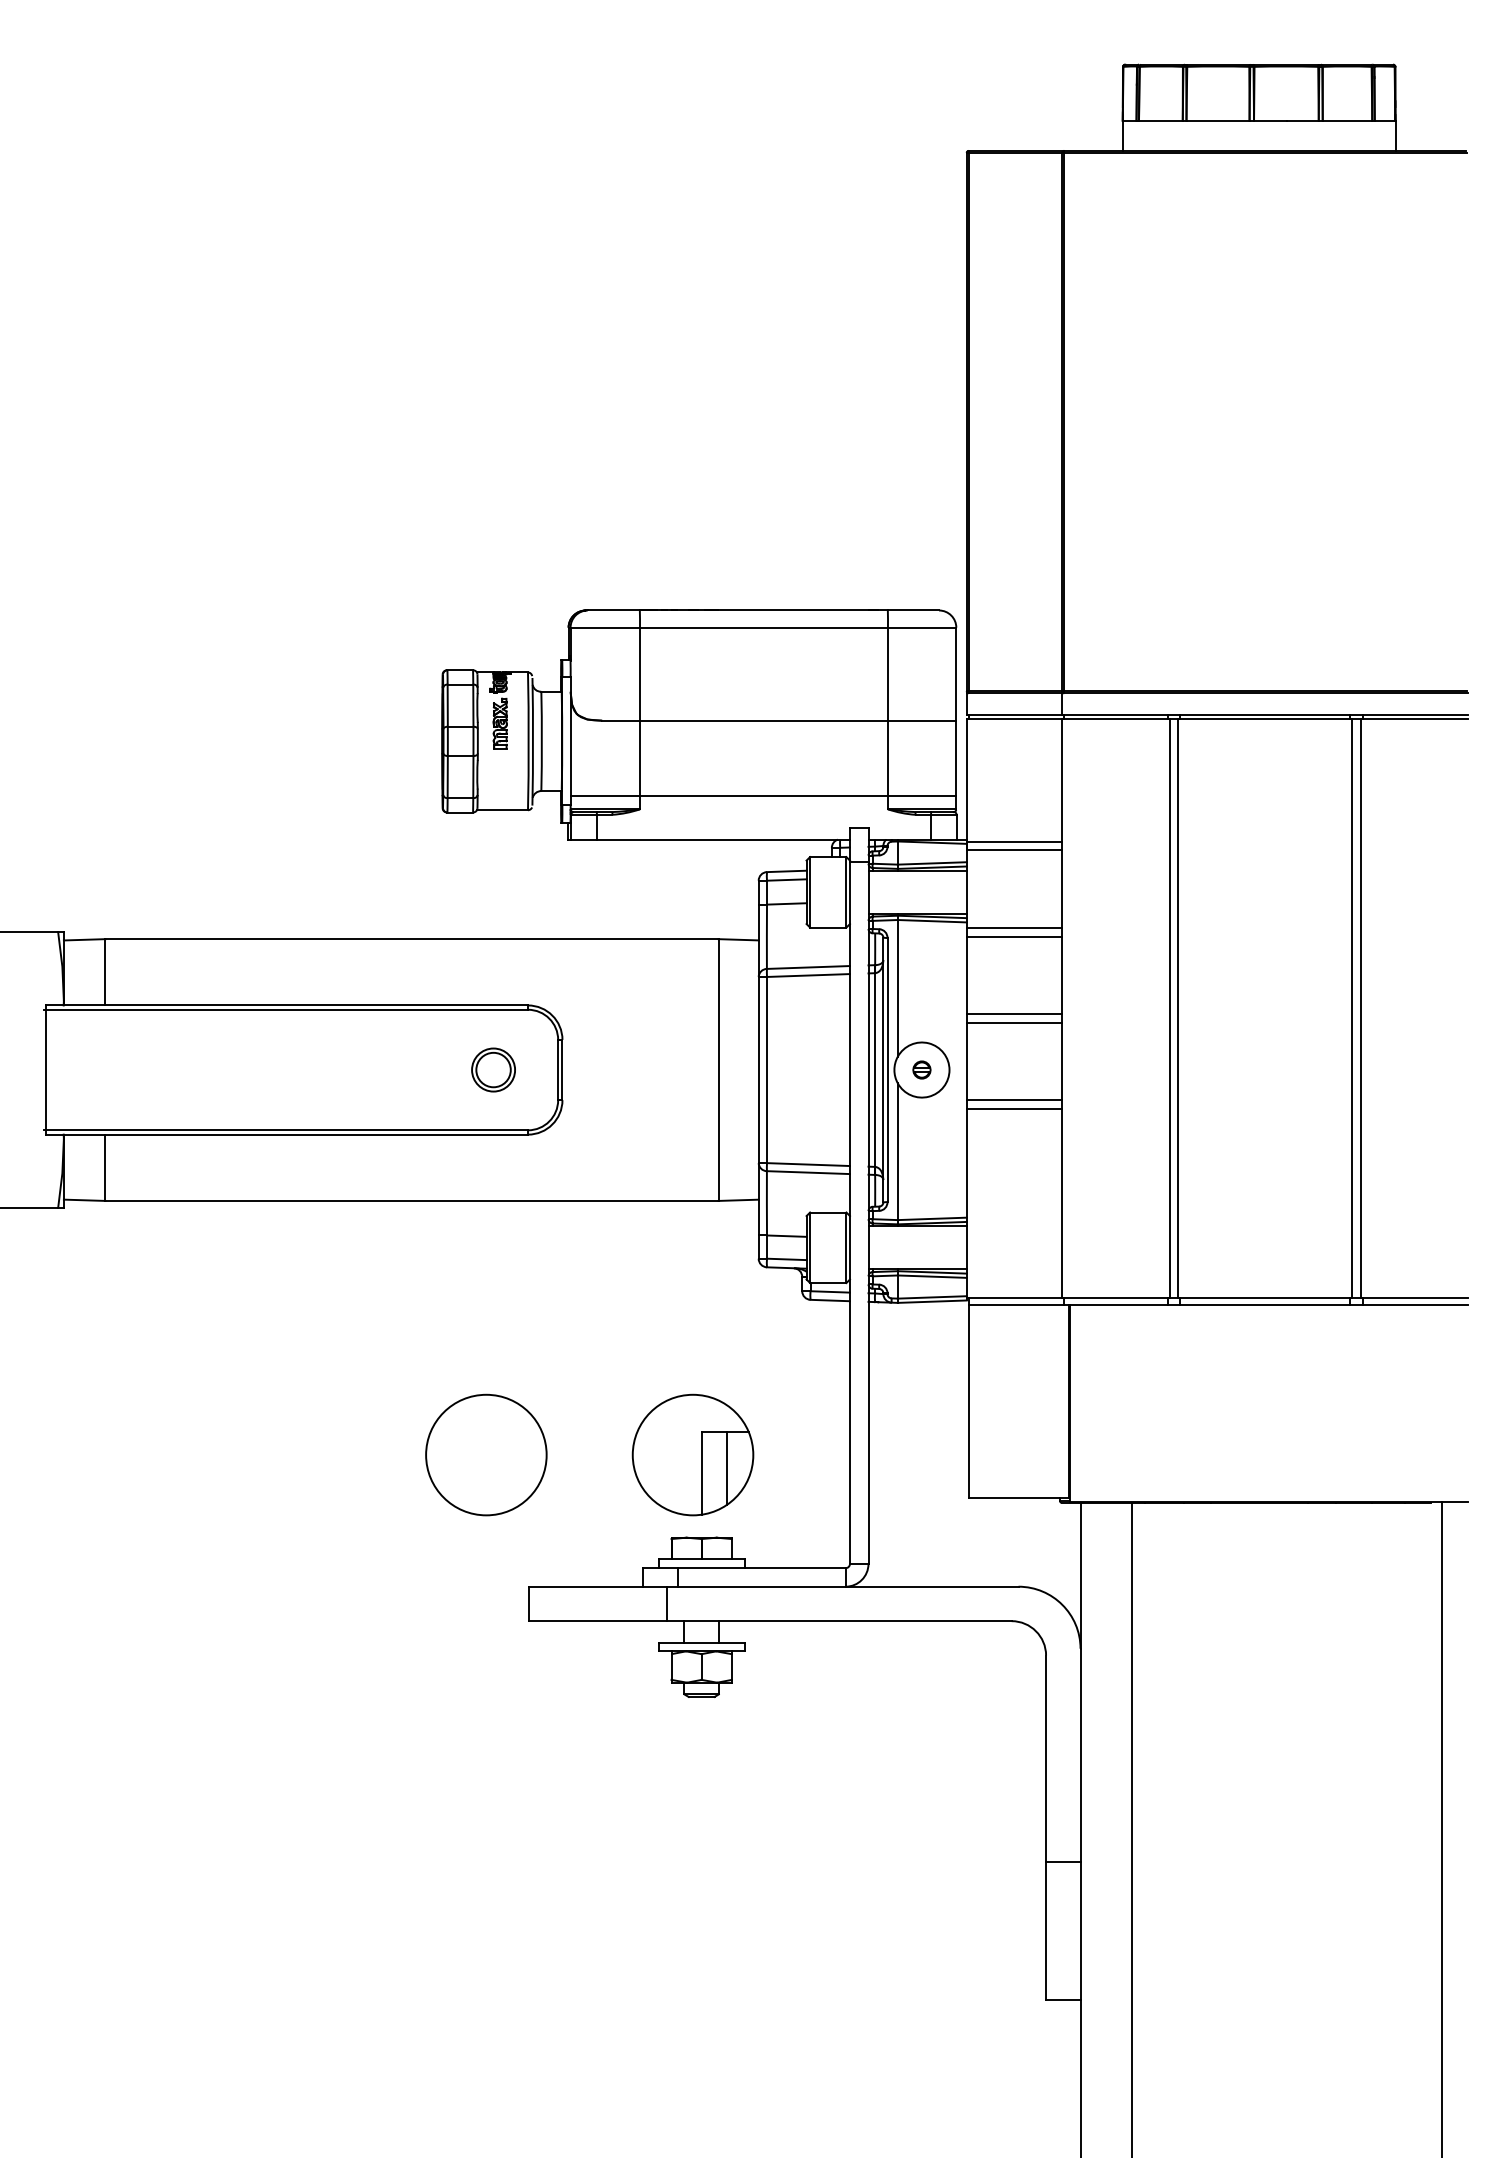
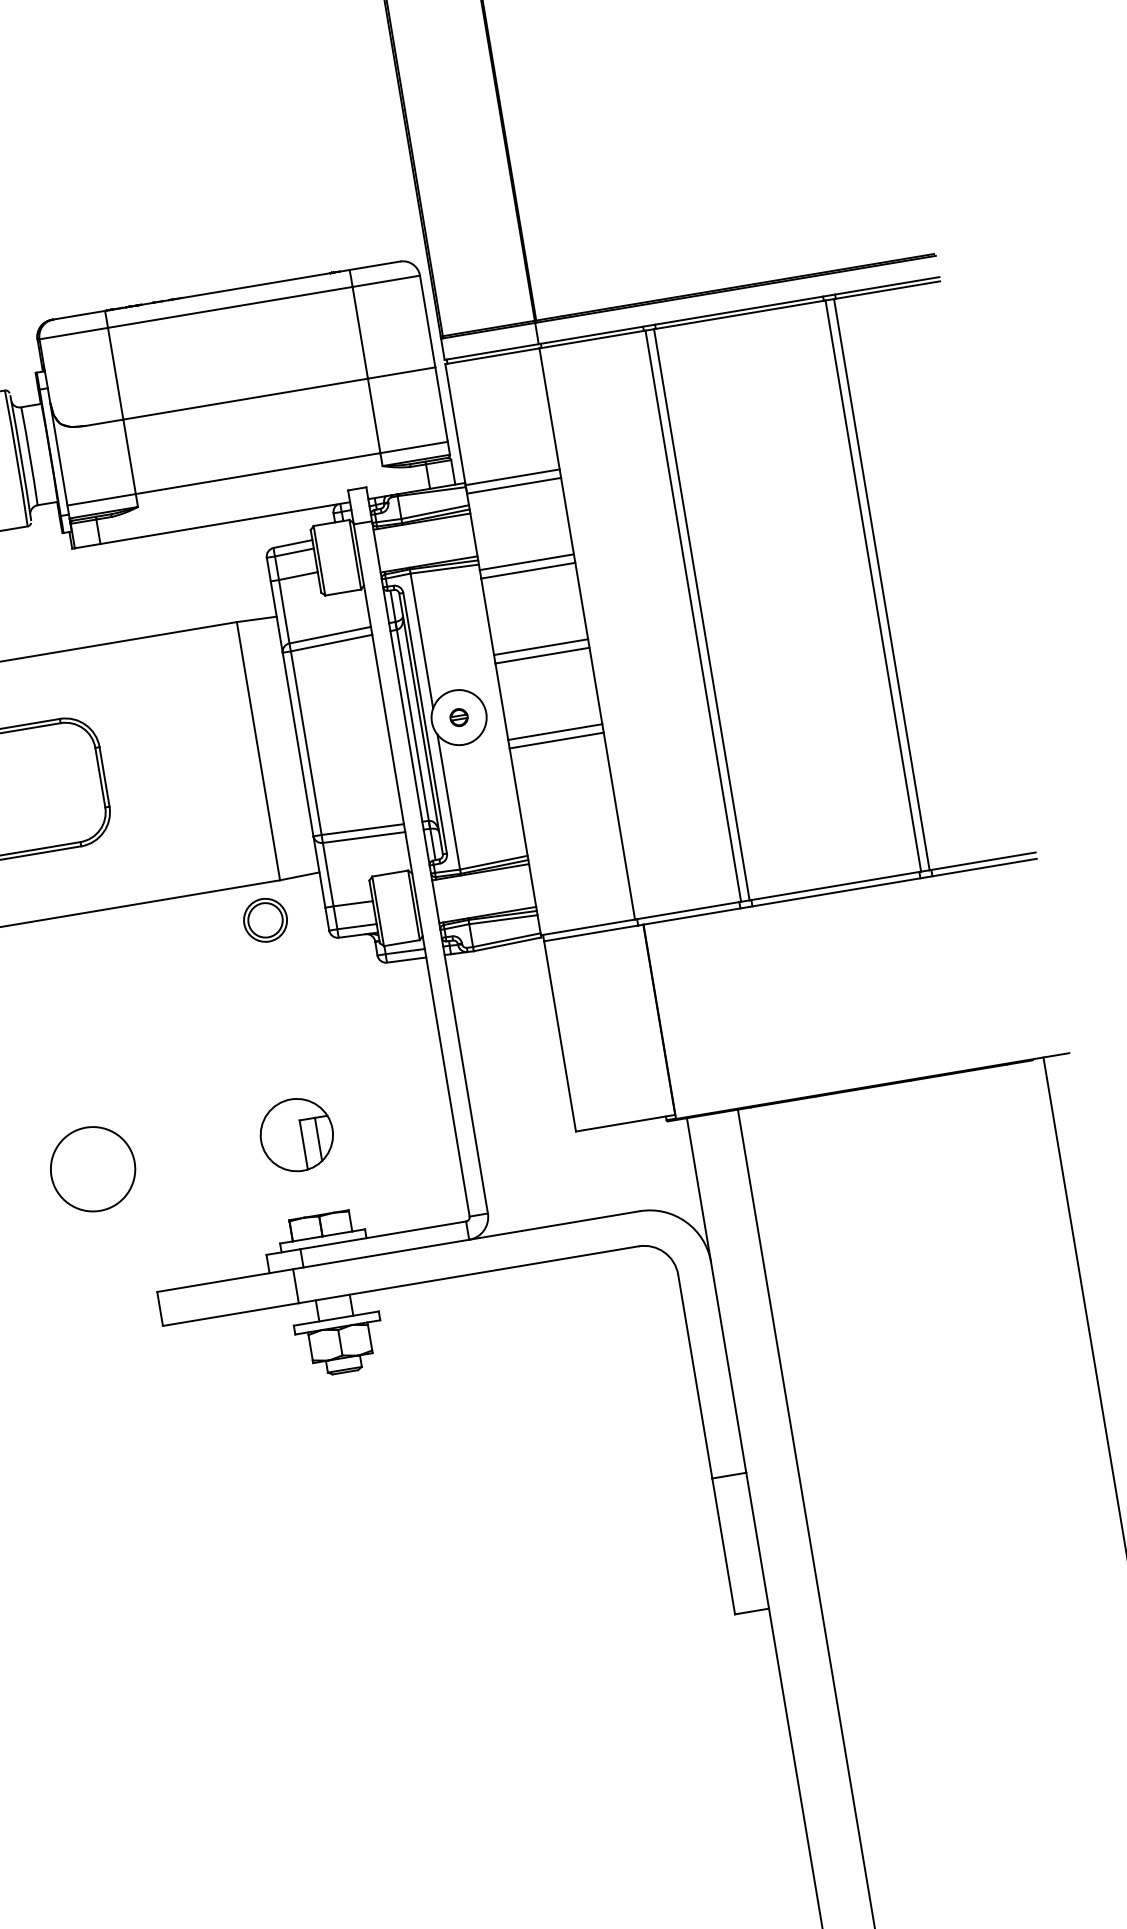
part: (493, 1069) -> (265, 919), moved
circle: (486, 1454) -> (93, 1168), size x0.7
part: (692, 1454) -> (296, 1134), size x0.6

